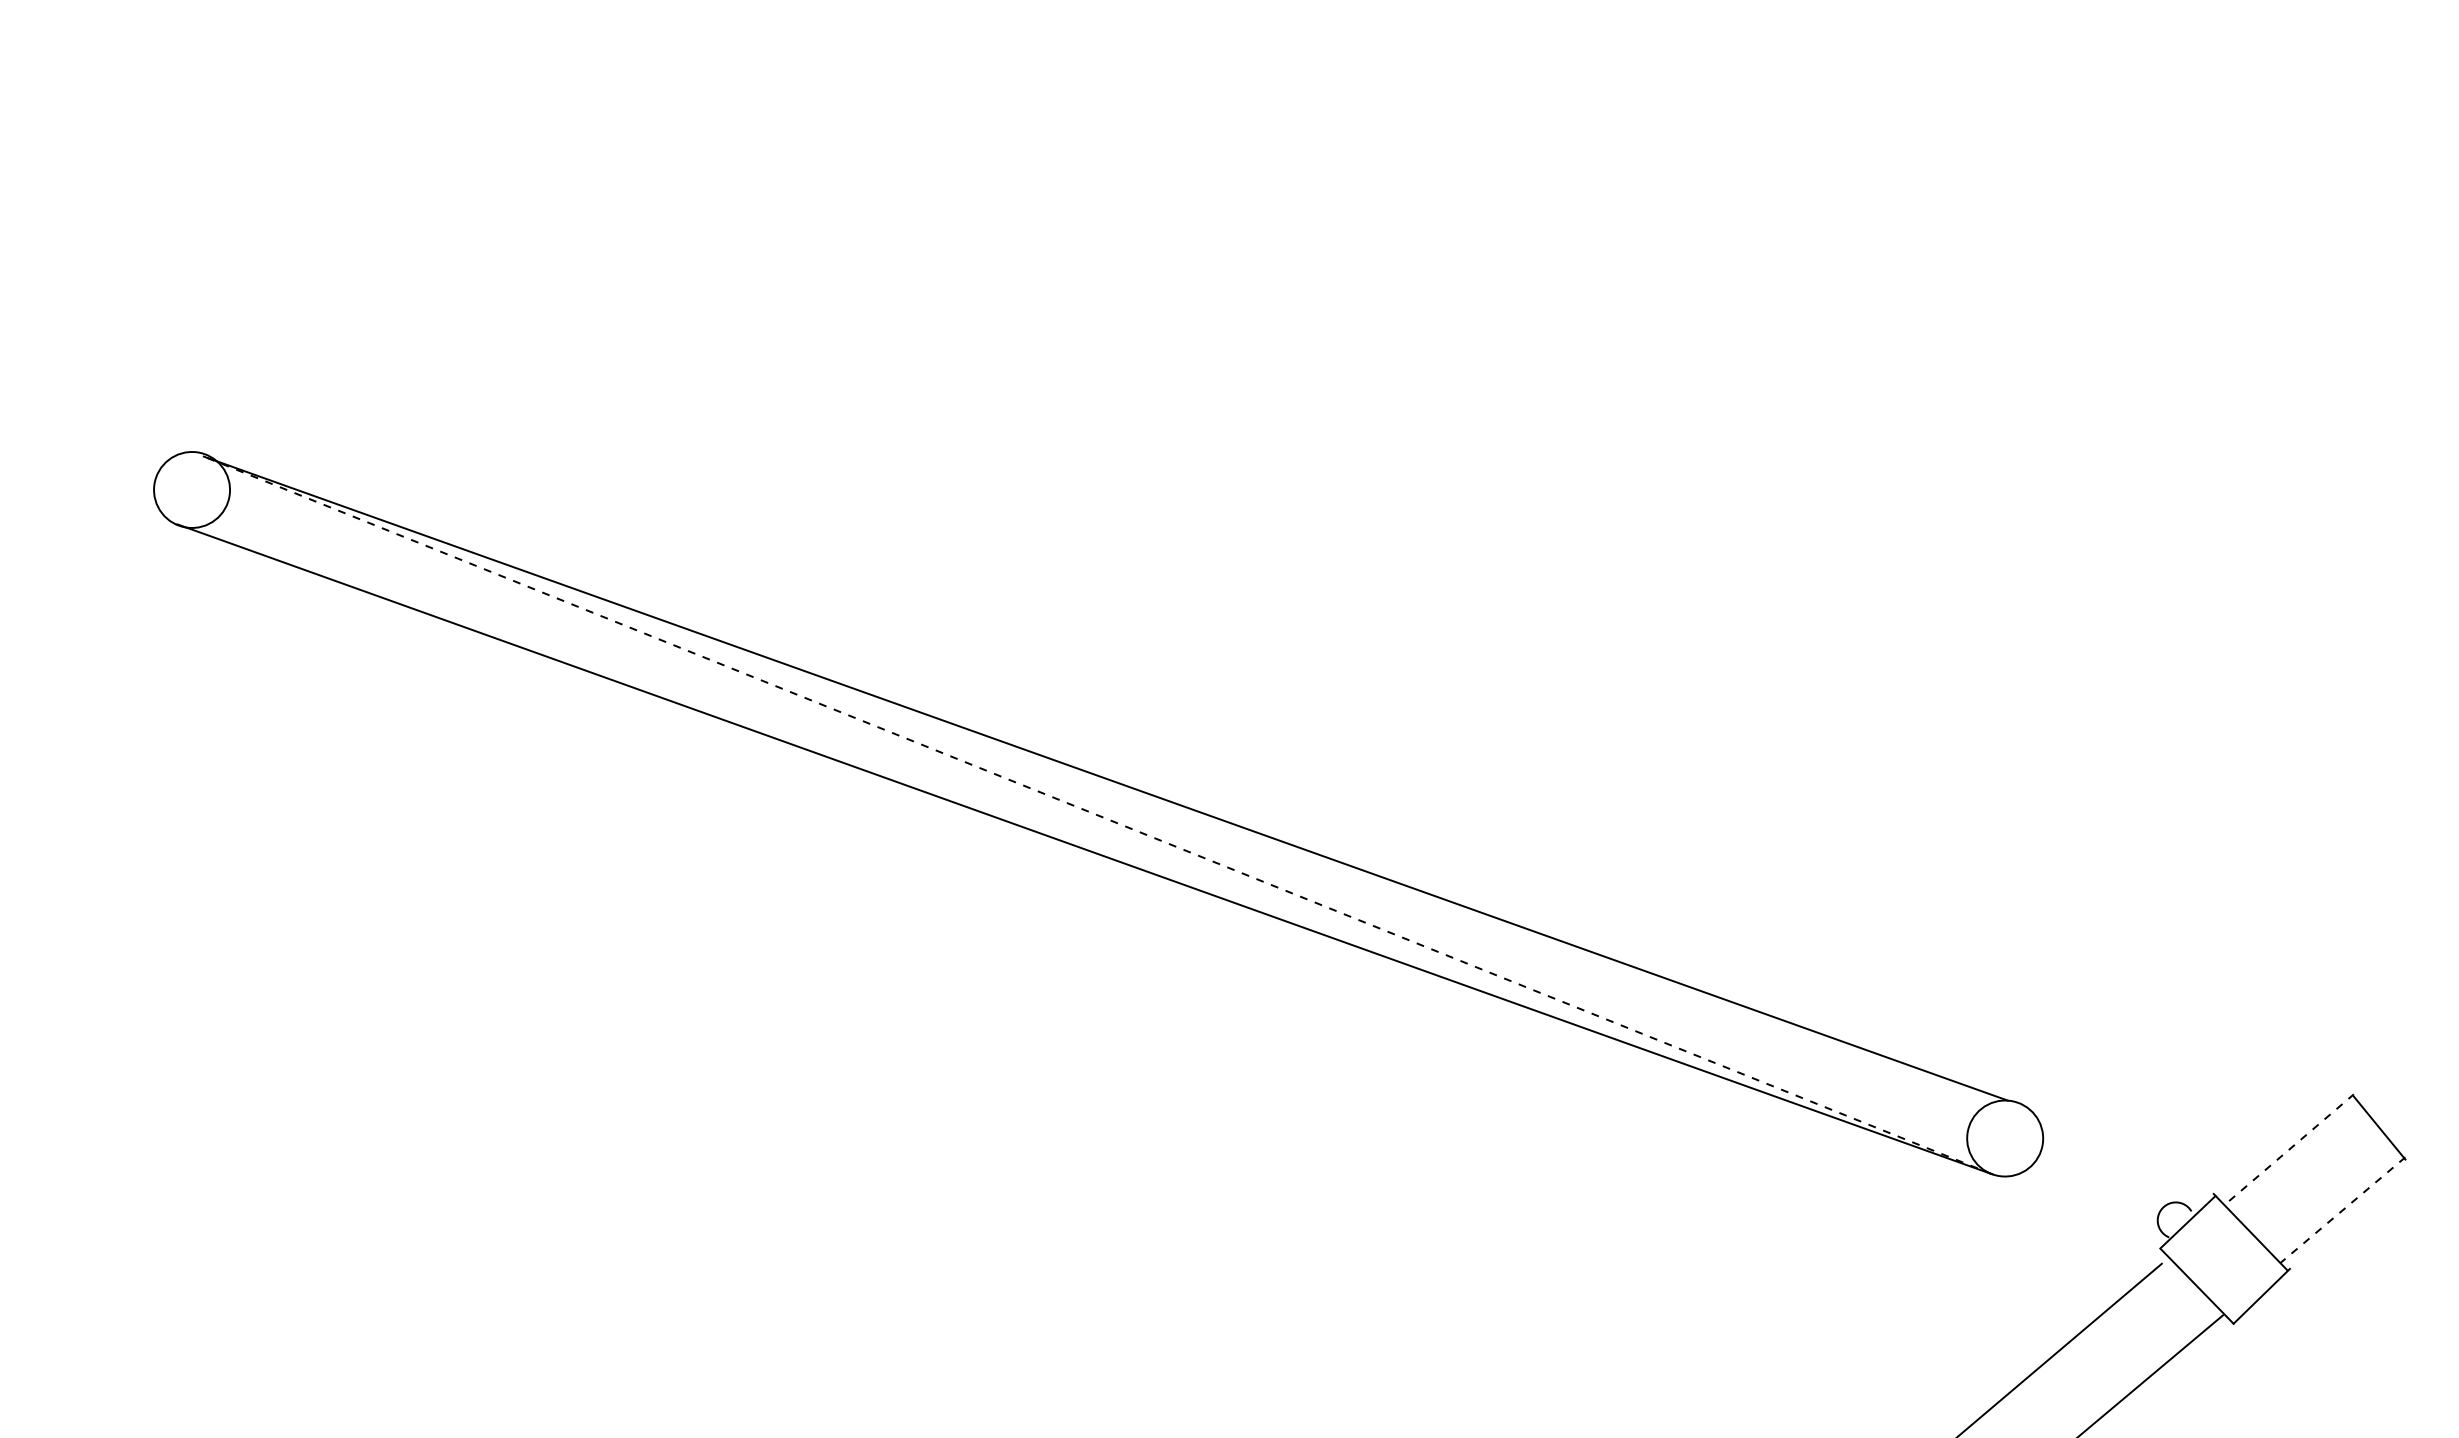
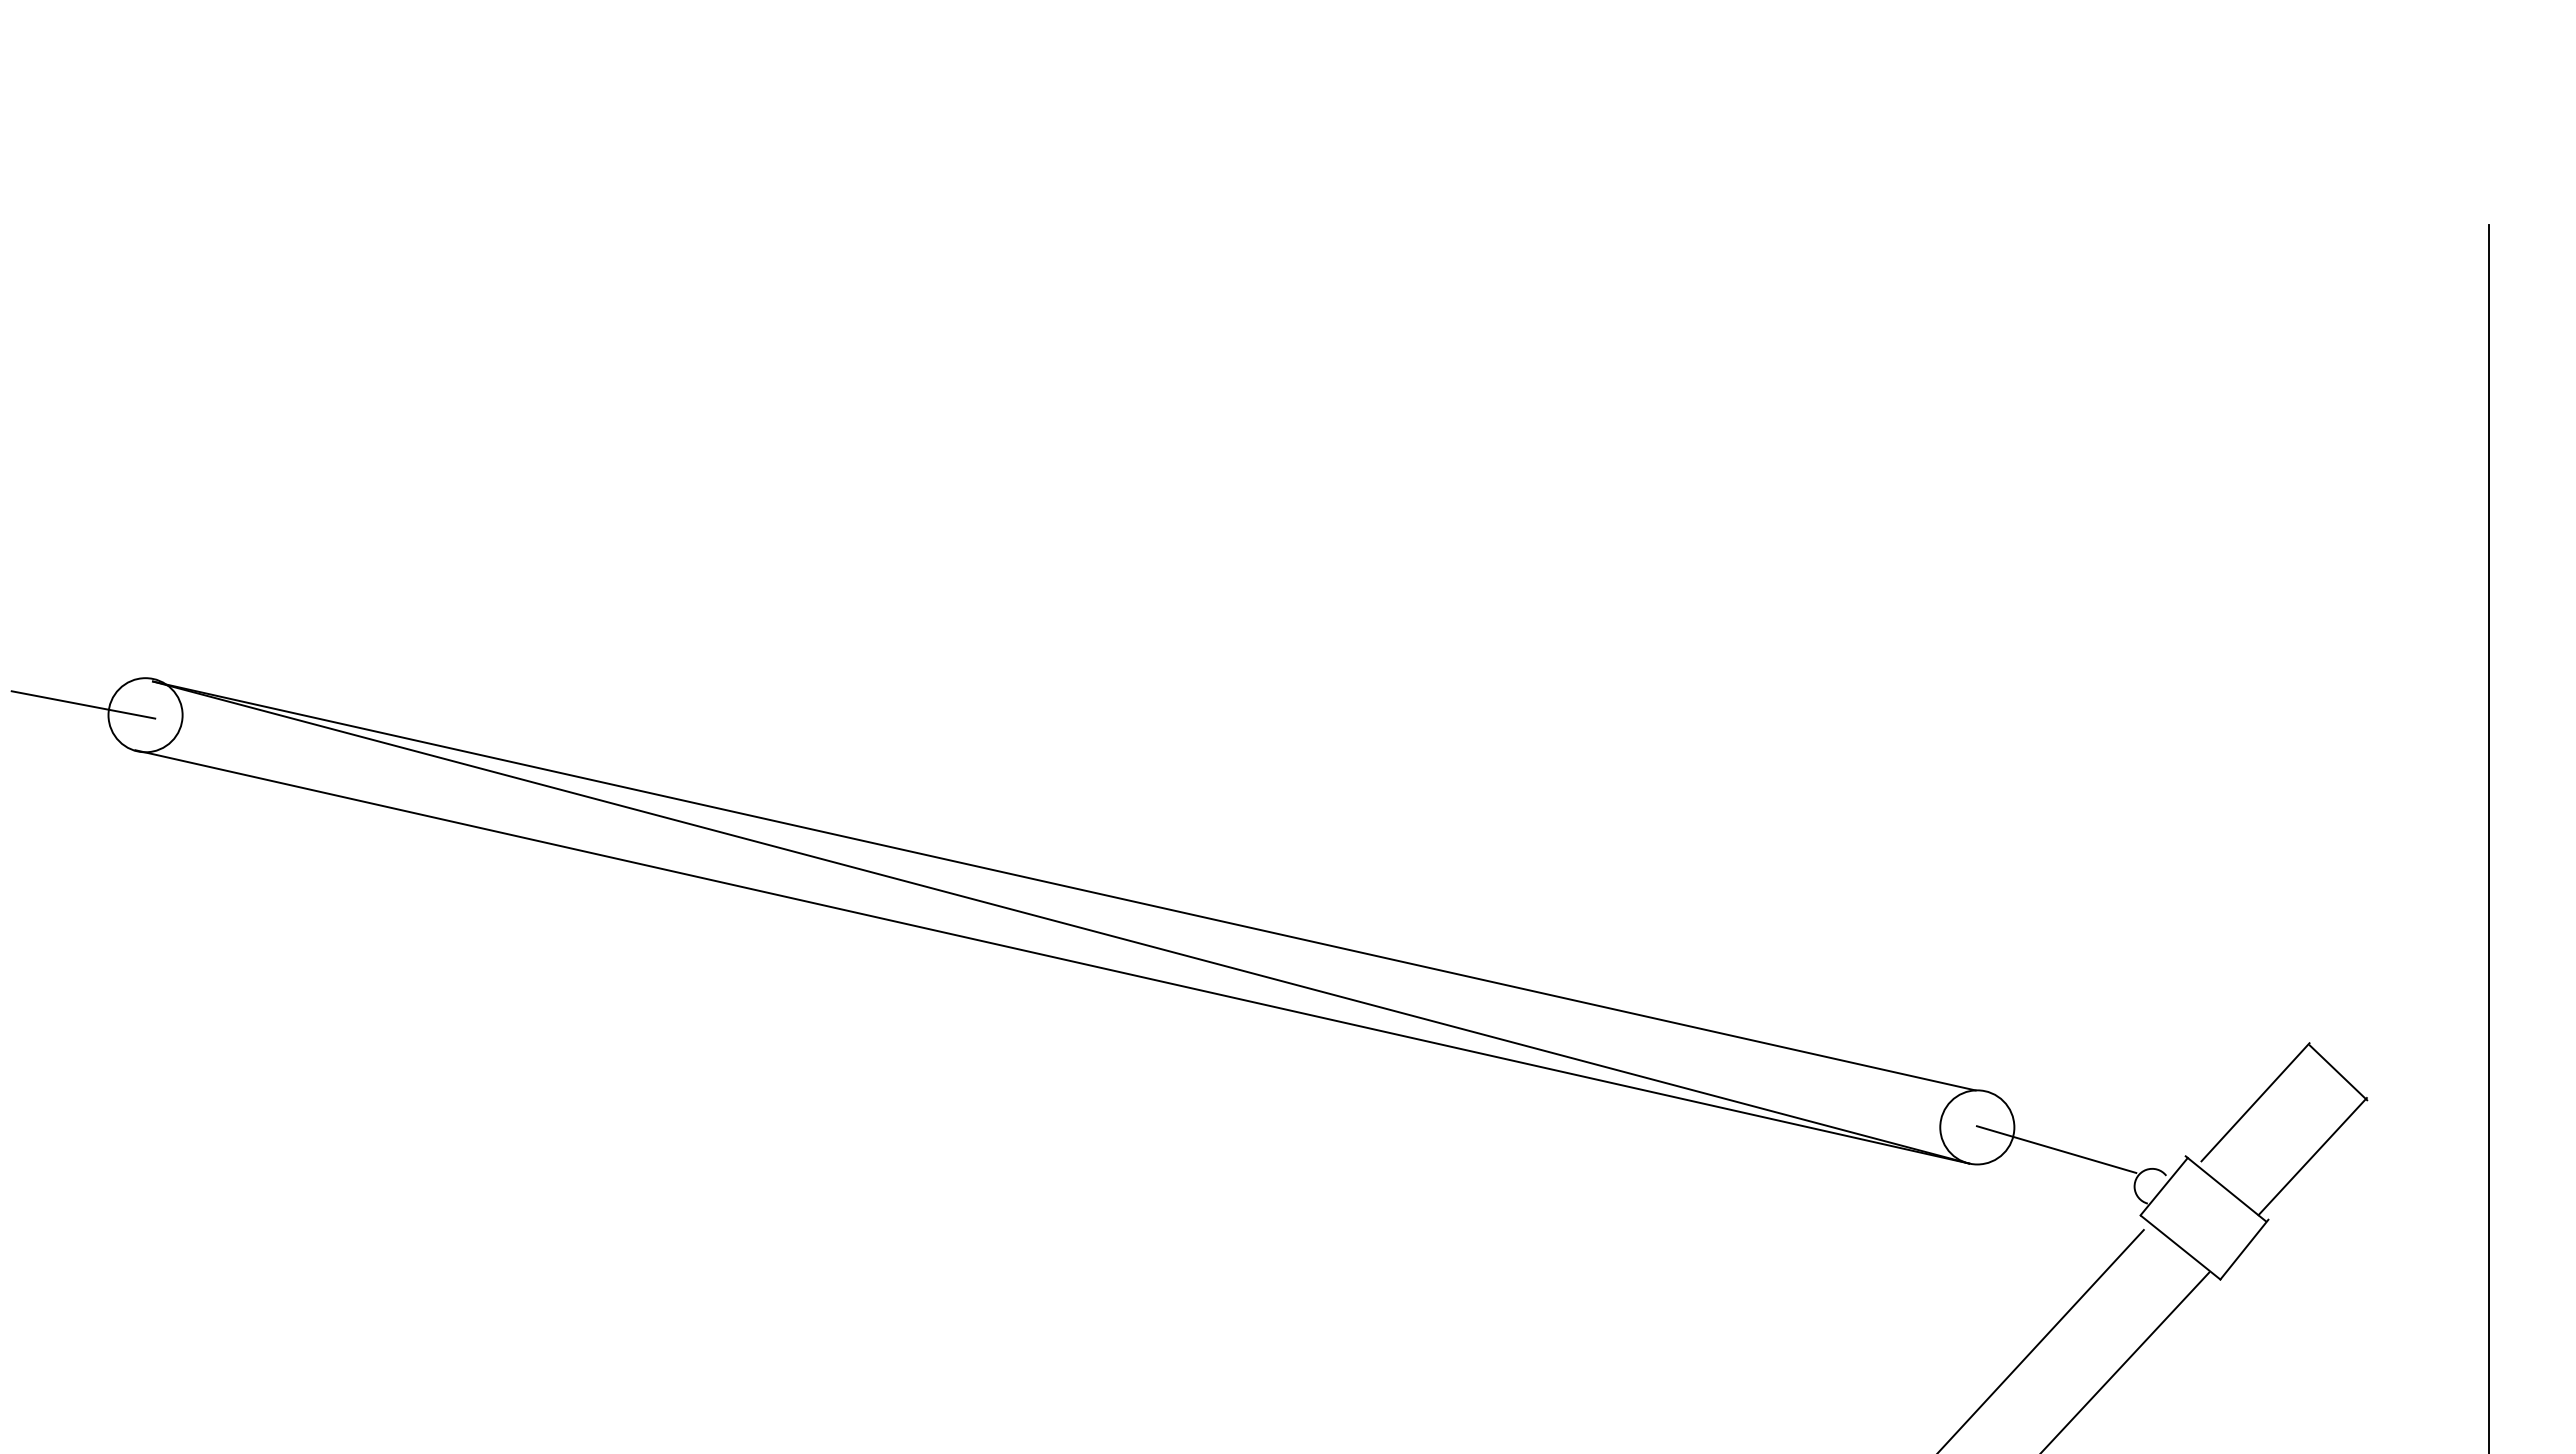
line: (130, 471) -> (83, 704), added
line: (1098, 815) -> (1061, 922), dashed -> solid
line: (2291, 1146) -> (2255, 1101), dashed -> solid
line: (2083, 1170) -> (2056, 1149), added
line: (2342, 1210) -> (2312, 1156), dashed -> solid

